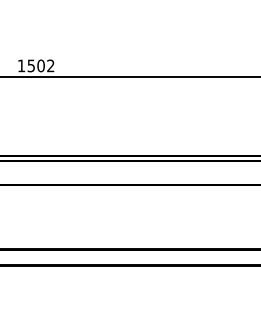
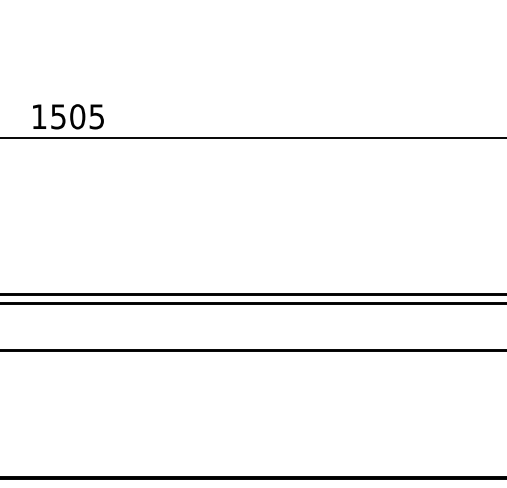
text: (50, 65) -> (96, 115), 1502 -> 1505

